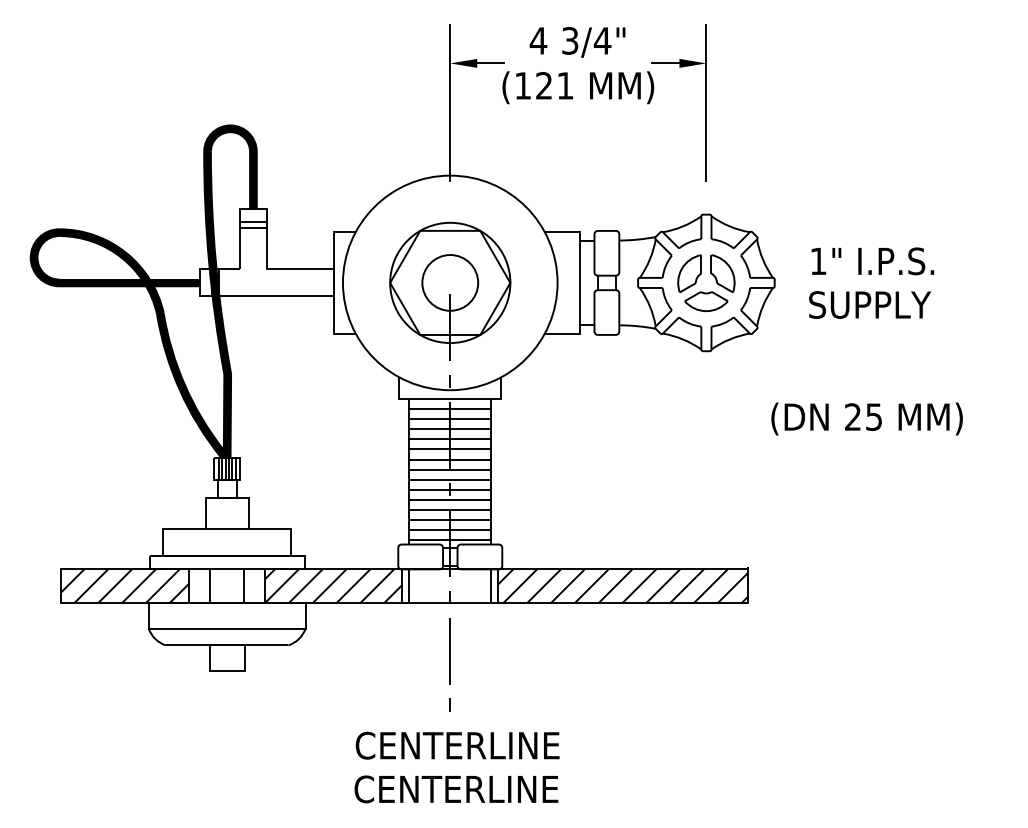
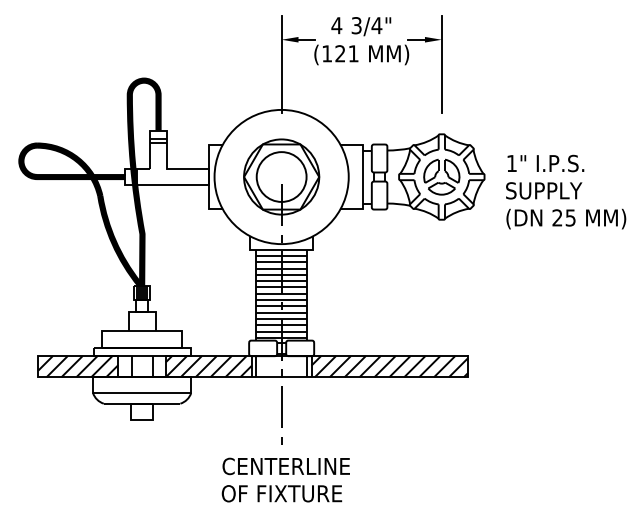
circle: (450, 282) -> (281, 176), size x1.43
text: (867, 417) -> (566, 218), moved
text: (461, 788) -> (288, 493), CENTERLINE -> OF FIXTURE

